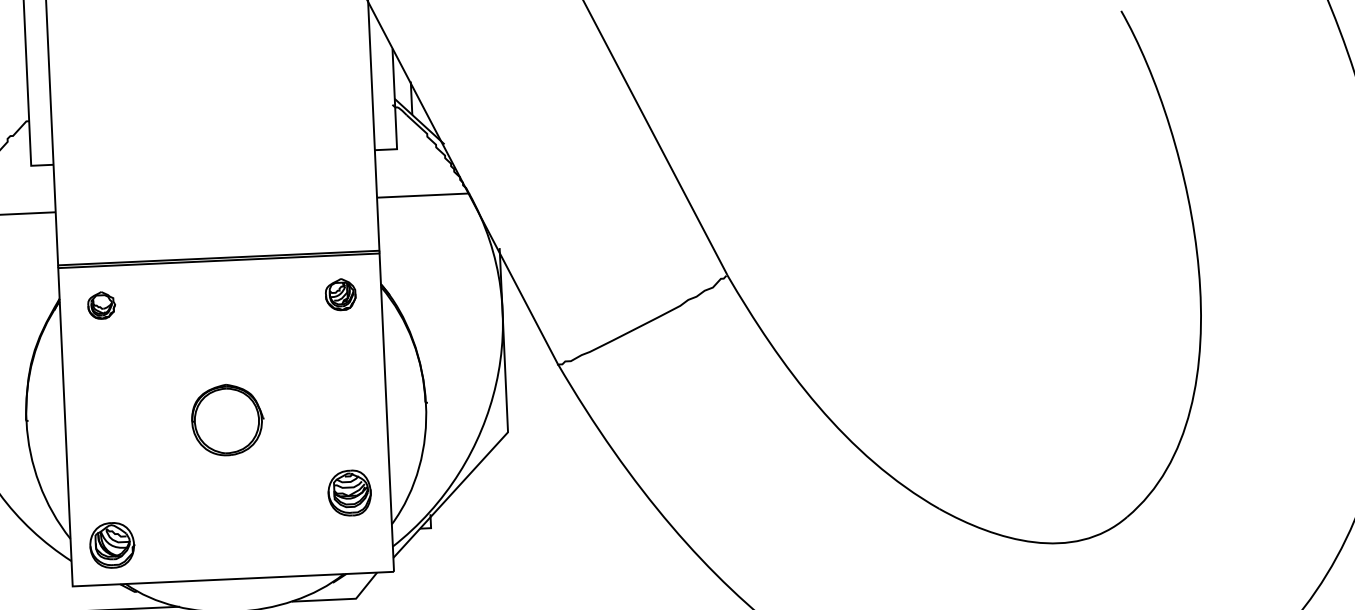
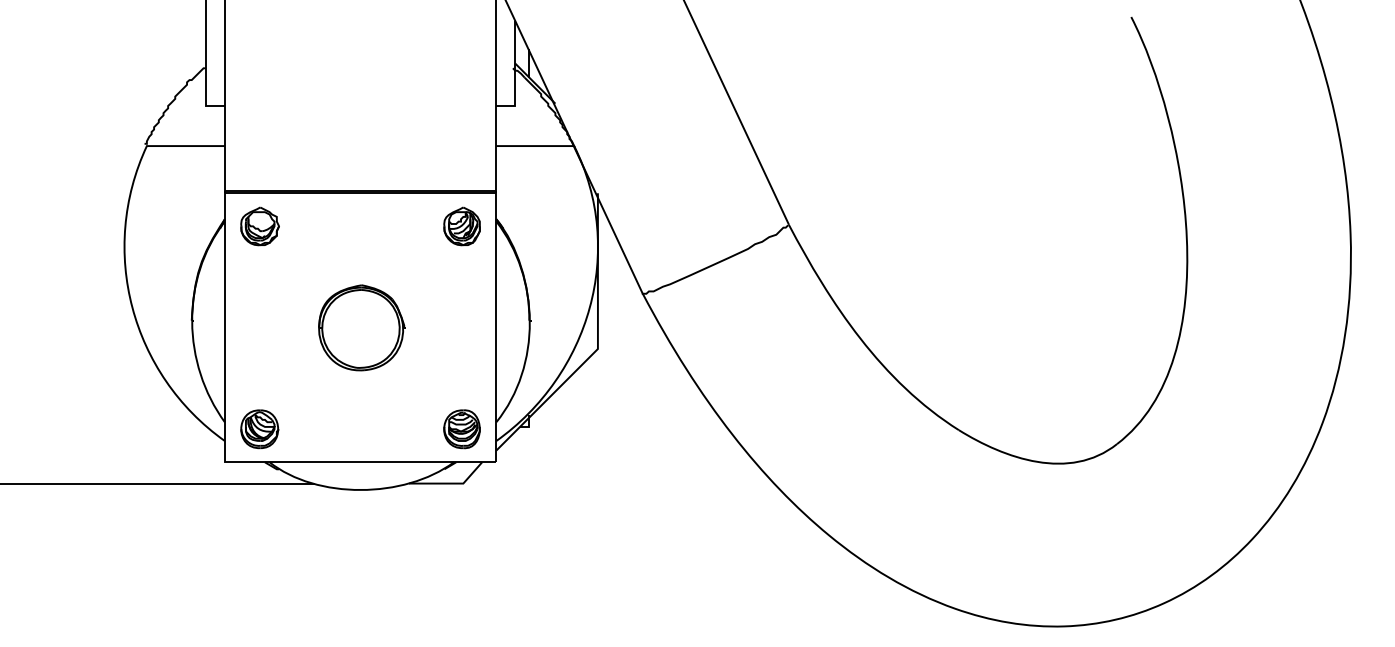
part: (340, 294) -> (461, 226), size x1.43
part: (101, 305) -> (259, 226), size x1.67
part: (227, 419) -> (361, 327), size x1.43
part: (349, 493) -> (461, 429), moved

